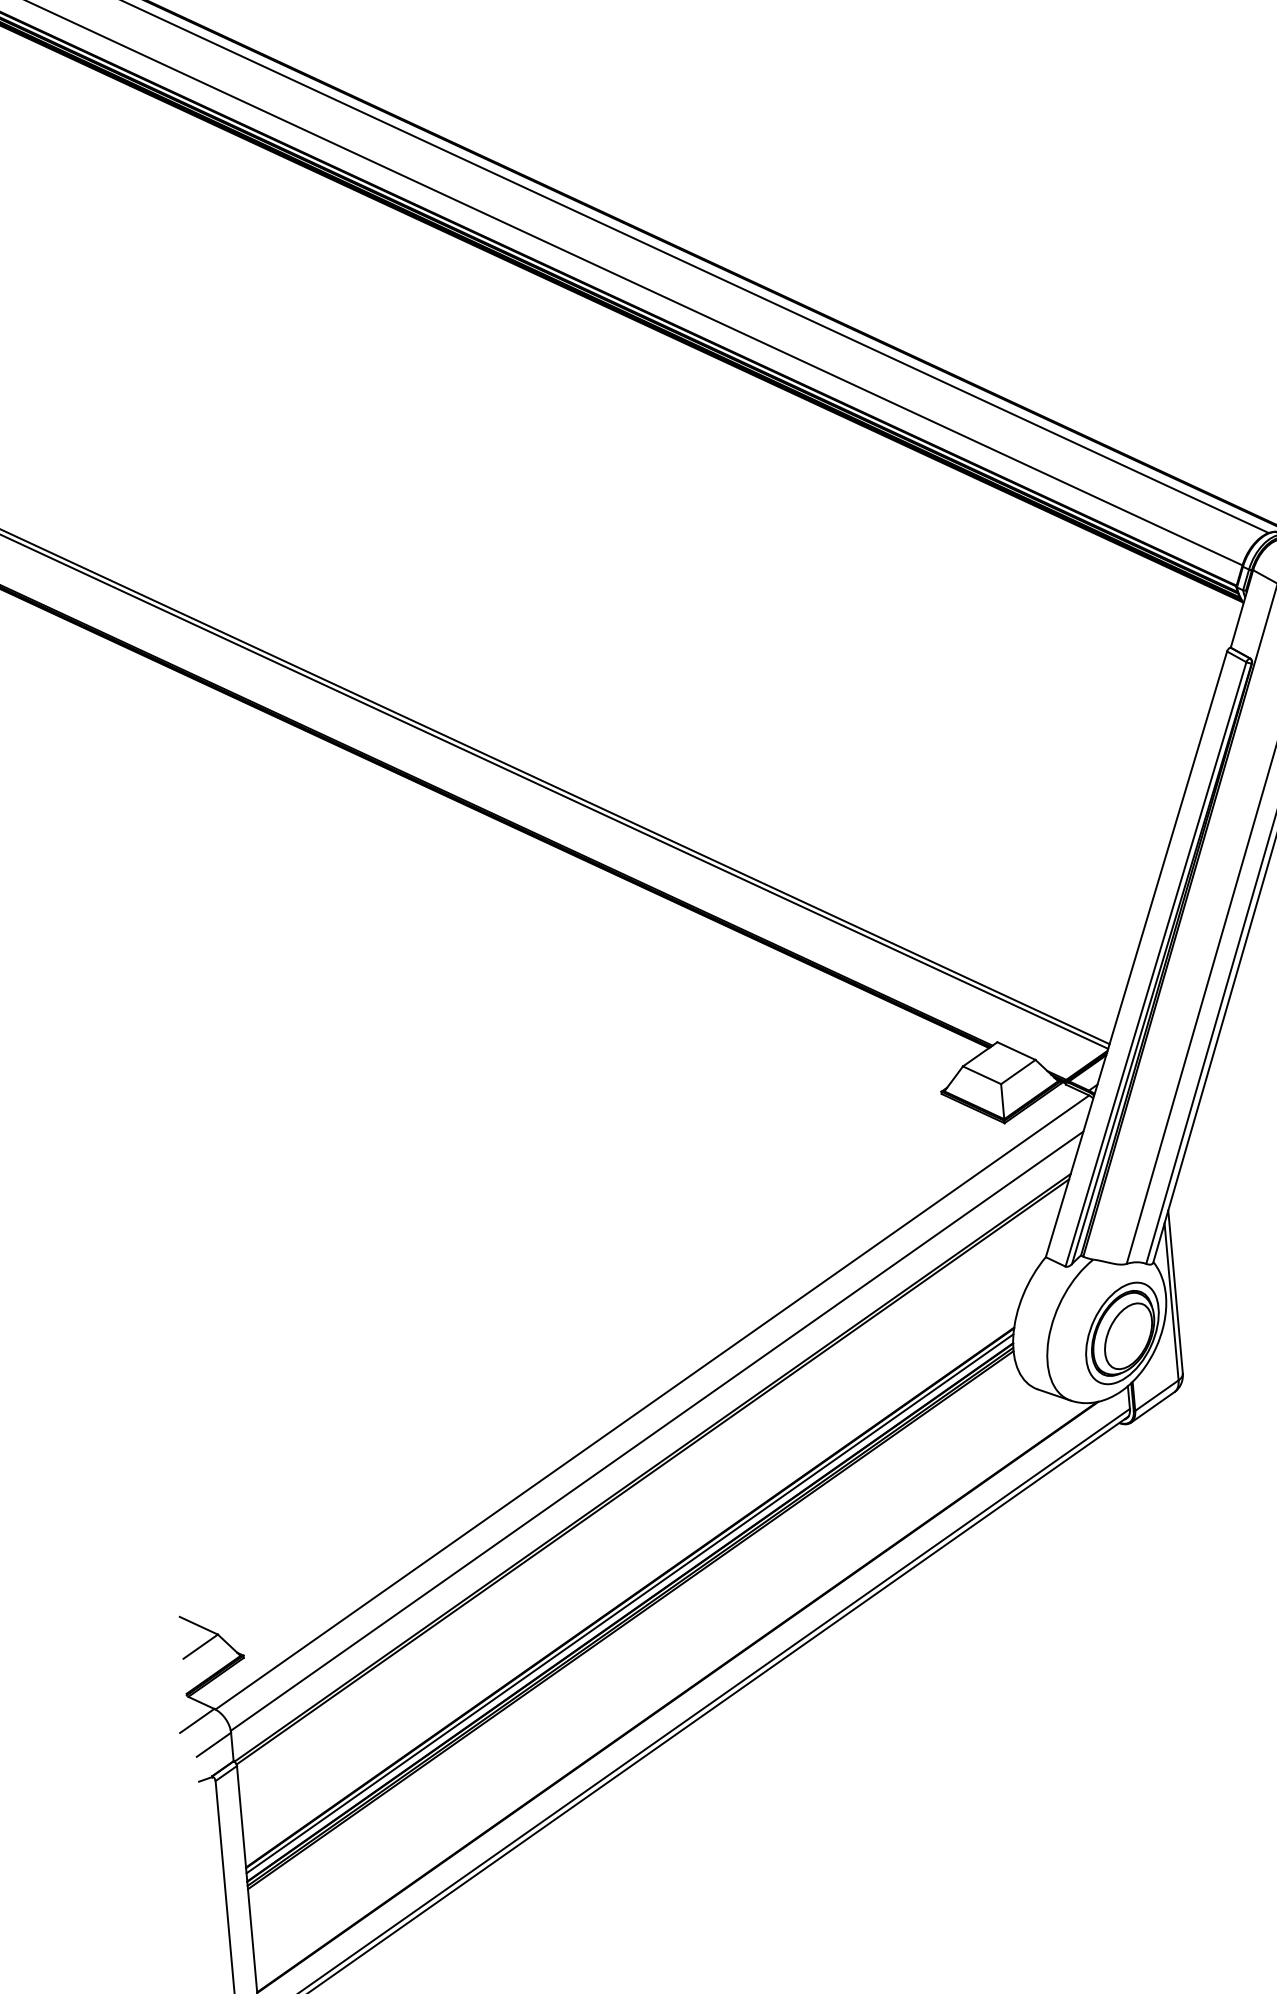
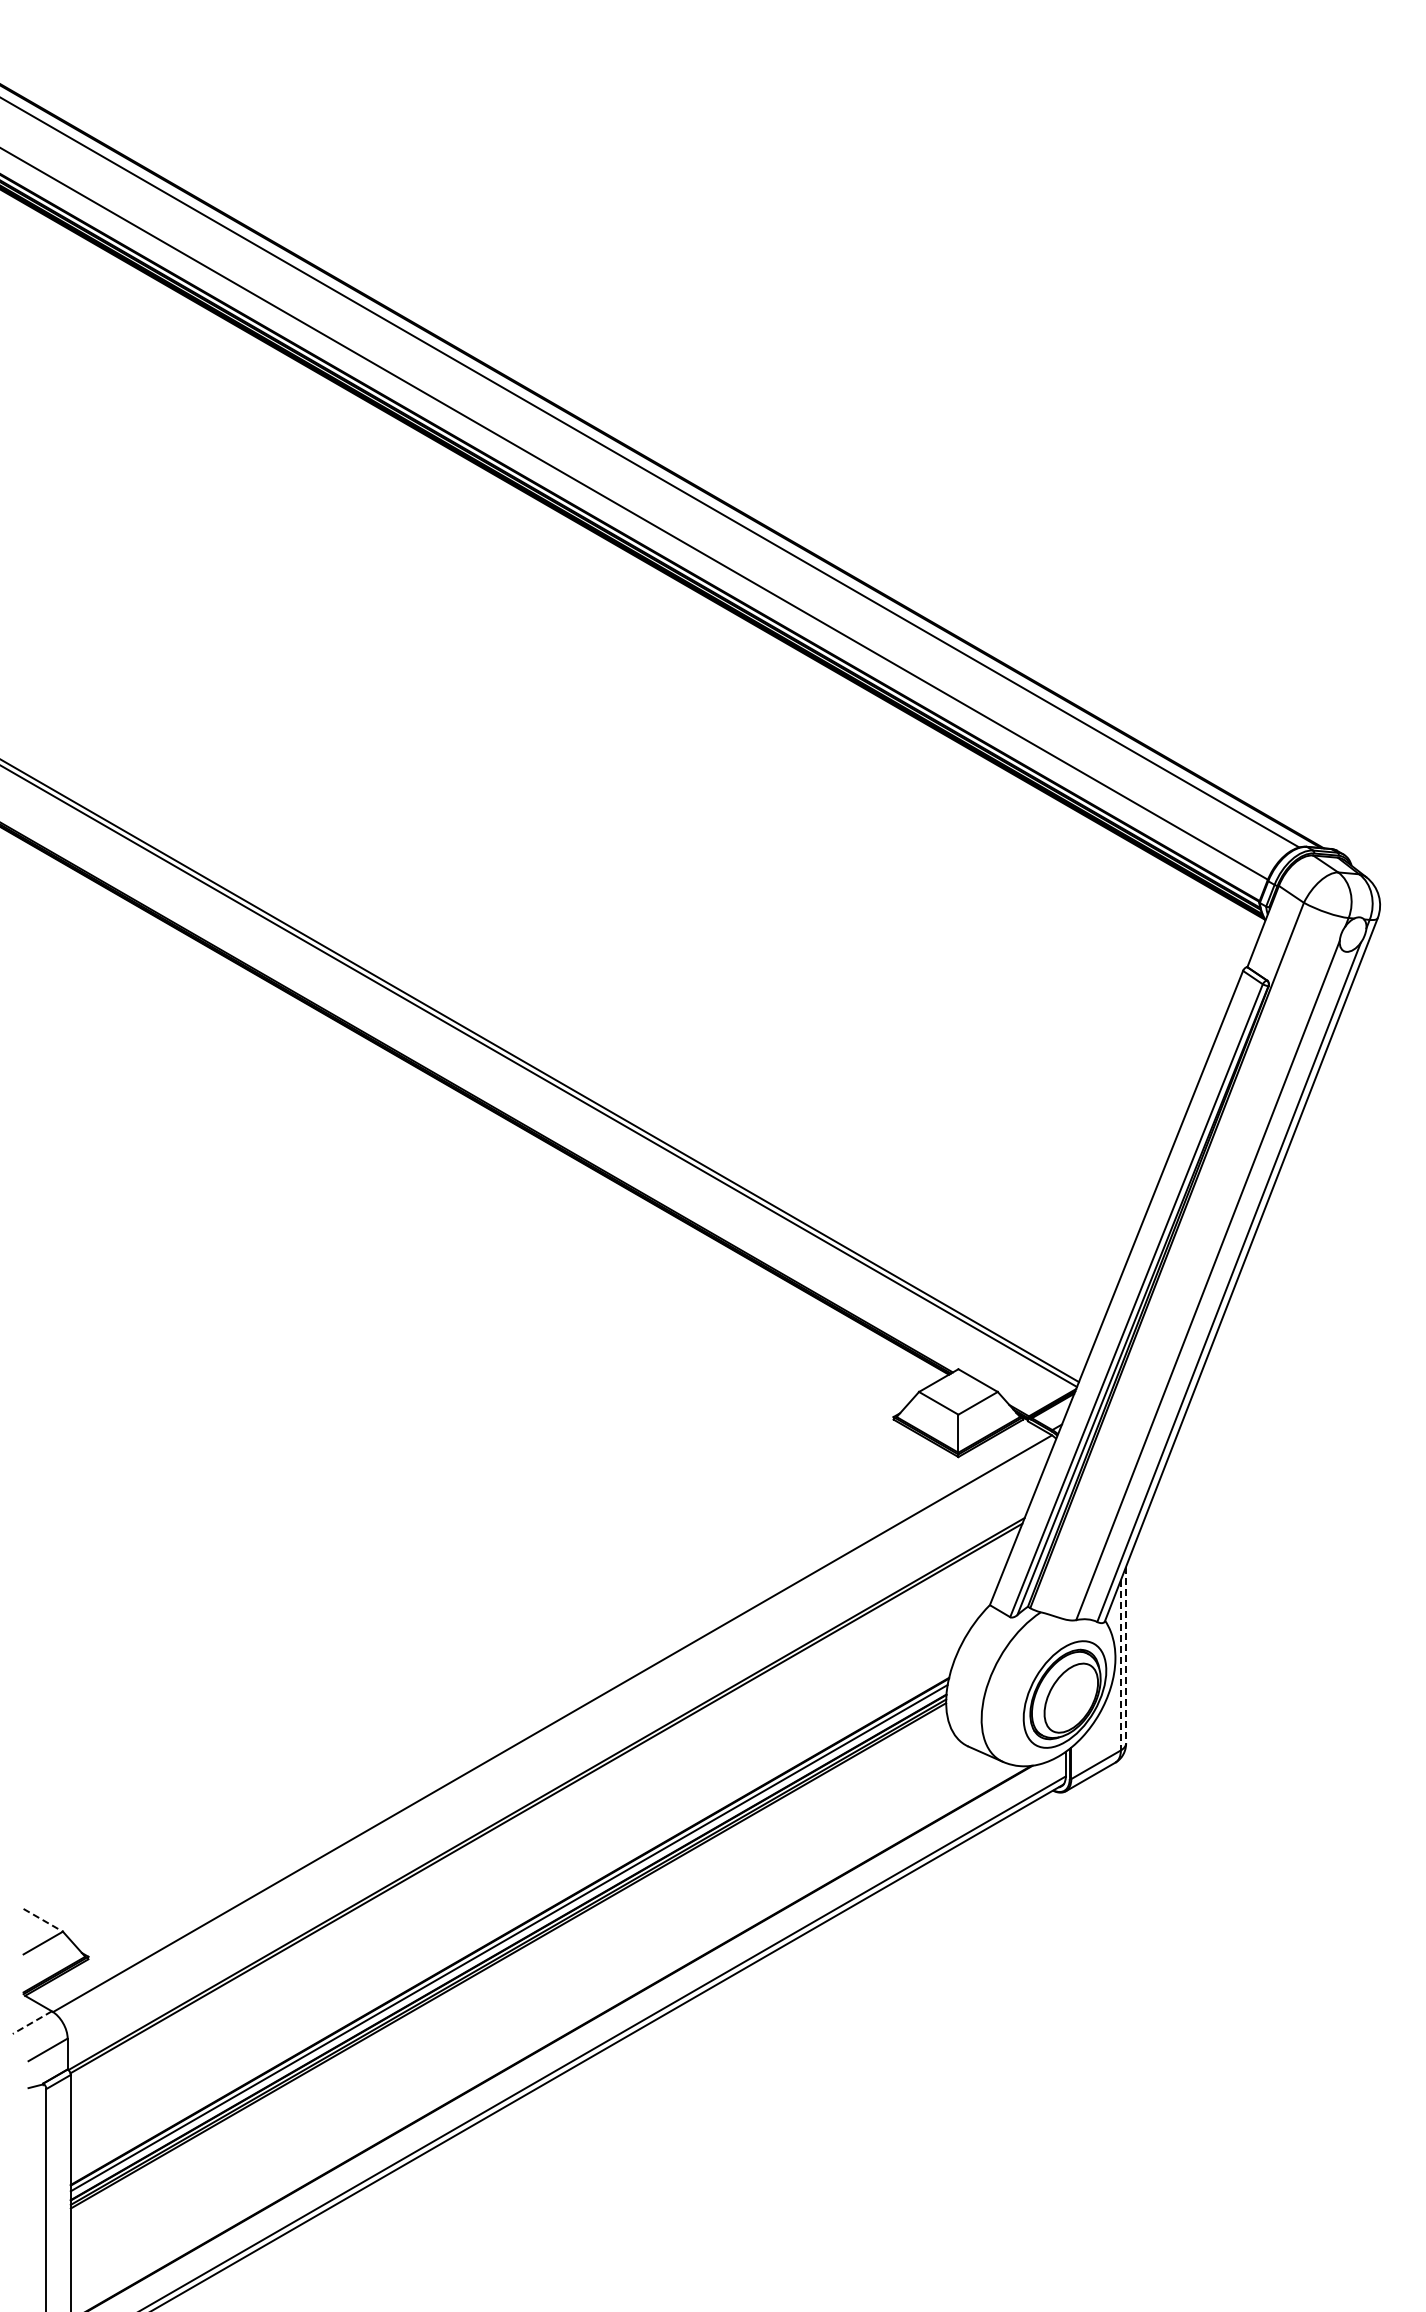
line: (1175, 1292) -> (1126, 1655), solid -> dashed
line: (1171, 1302) -> (1120, 1665), solid -> dashed
line: (656, 1430) -> (554, 1754), removed
line: (199, 1625) -> (43, 1920), solid -> dashed
line: (197, 1720) -> (32, 2022), solid -> dashed

